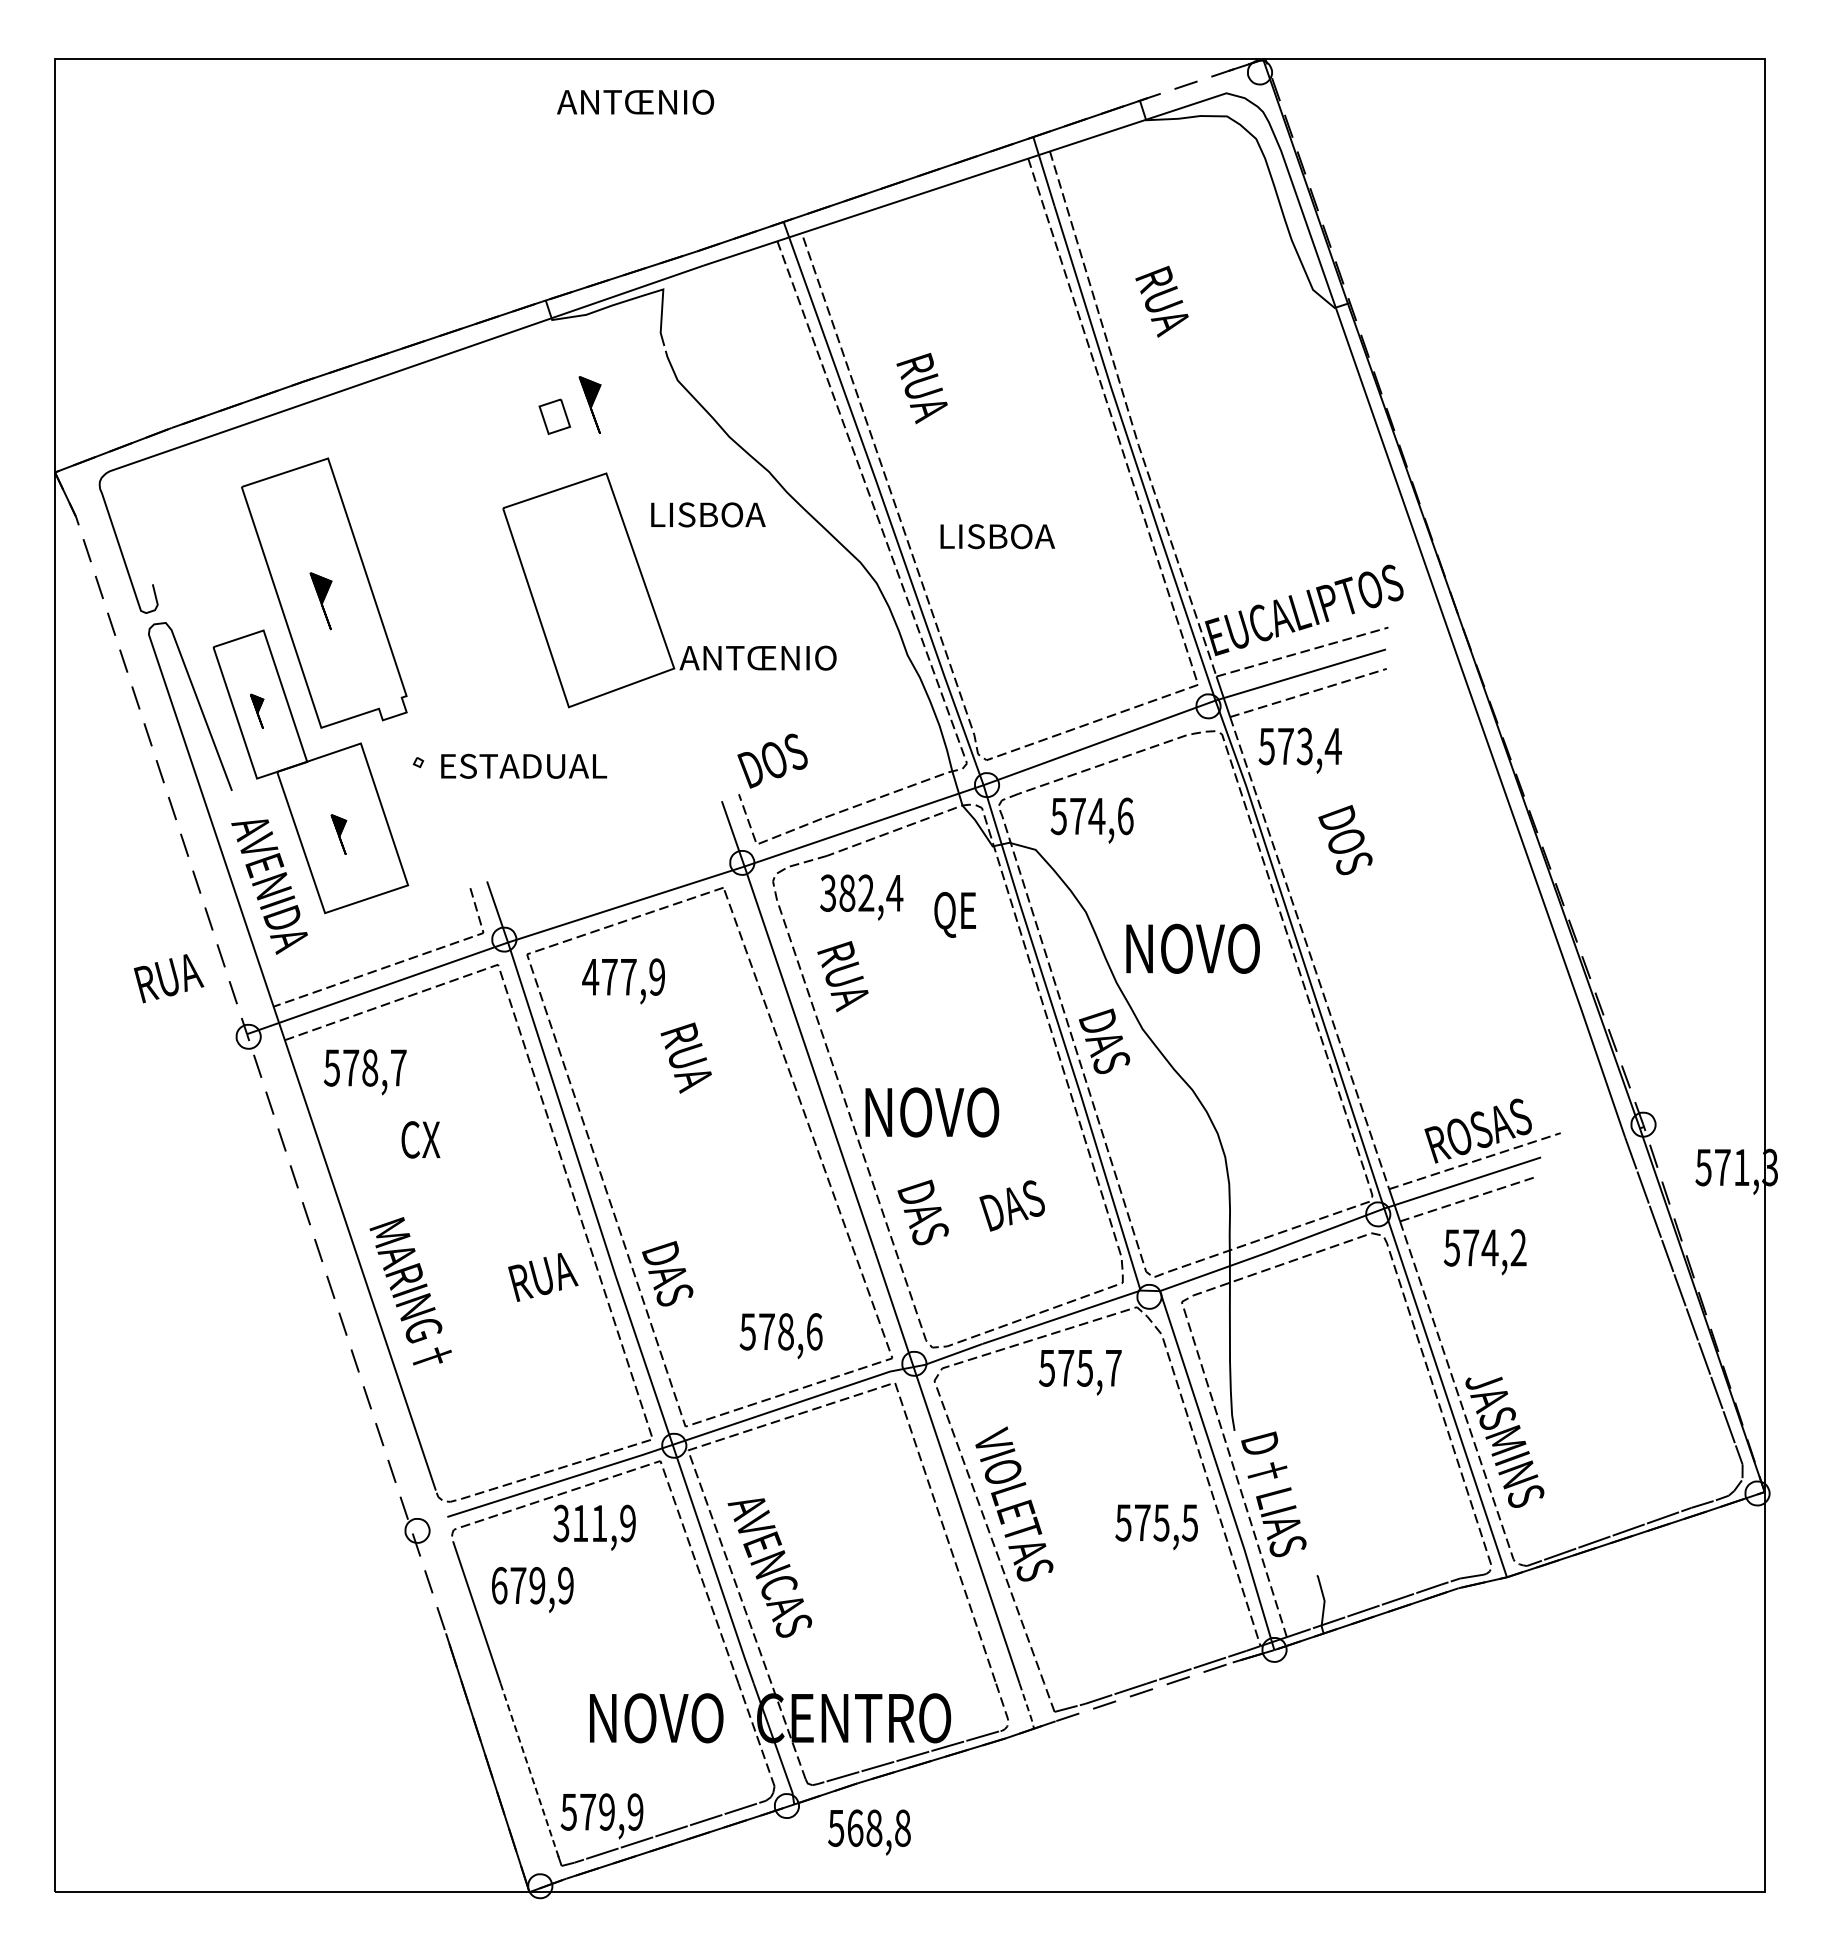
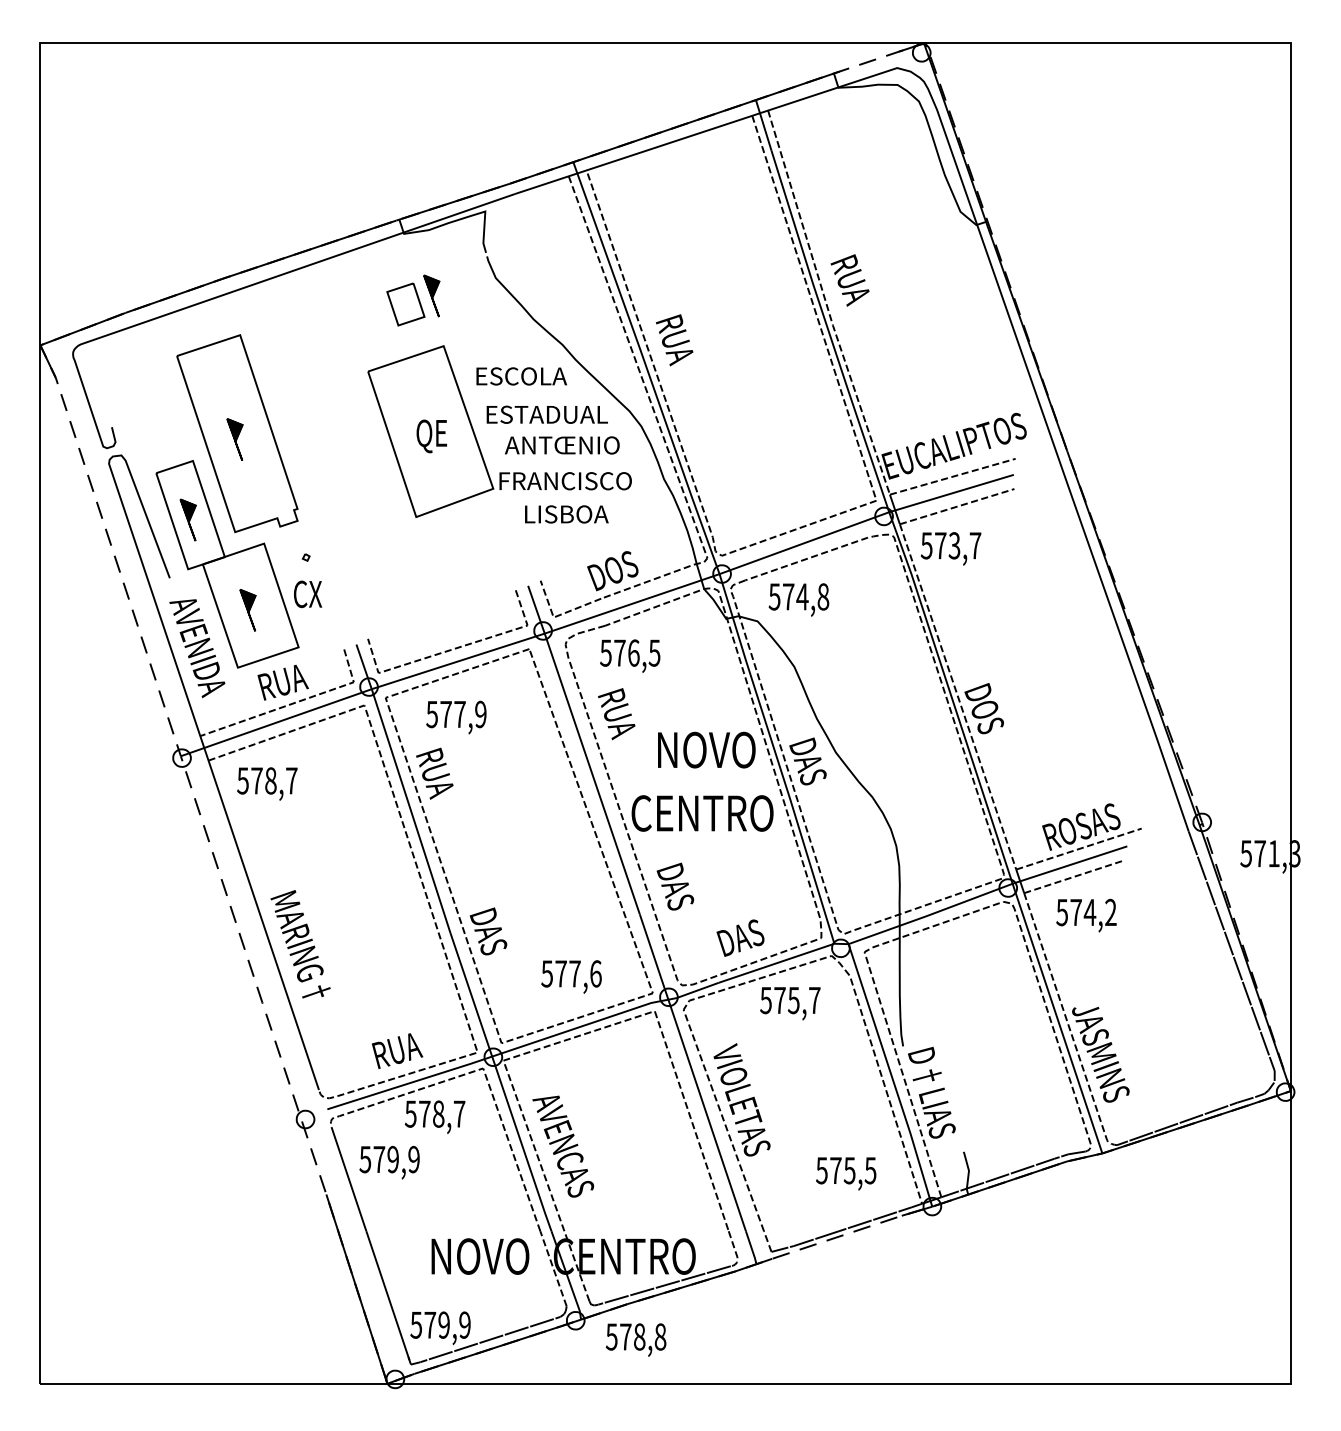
text: (635, 101) -> (562, 444), moved
text: (1161, 301) -> (849, 280), moved
text: (921, 388) -> (674, 340), moved
part: (554, 416) -> (405, 304), size x1.67
text: (714, 514) -> (522, 376), LISBOA -> ESCOLA
text: (997, 536) -> (566, 514), moved
text: (771, 657) -> (564, 480), ANTŒNIO -> FRANCISCO
part: (256, 711) -> (187, 520), size x1.67
text: (1332, 746) -> (974, 545), 573,4 -> 573,7
text: (772, 760) -> (612, 570), moved
text: (524, 765) -> (547, 414), moved
text: (1125, 816) -> (823, 597), 574,6 -> 574,8
part: (338, 834) -> (247, 610), size x1.43
text: (1345, 840) -> (984, 708), moved
line: (613, 888) -> (448, 649), added
text: (861, 892) -> (630, 652), 382,4 -> 576,5
text: (954, 914) -> (431, 436), moved
text: (1192, 948) -> (706, 749), moved
text: (590, 977) -> (432, 714), 477,9 -> 577,9
text: (168, 978) -> (282, 682), moved
text: (685, 1057) -> (434, 773), moved
text: (960, 1112) -> (702, 813), NOVO -> CENTRO
text: (420, 1139) -> (307, 594), moved
text: (1011, 1205) -> (739, 937), moved
text: (543, 1277) -> (397, 1051), moved
text: (785, 1331) -> (574, 973), 578,6 -> 577,6
text: (594, 1523) -> (434, 1114), 311,9 -> 578,7
text: (1156, 1527) -> (846, 1174), moved
text: (499, 1585) -> (365, 1159), 679,9 -> 579,9
line: (1027, 1706) -> (751, 1247), dashed -> solid
line: (530, 1771) -> (388, 1295), dashed -> solid
text: (855, 1827) -> (625, 1336), 568,8 -> 578,8

